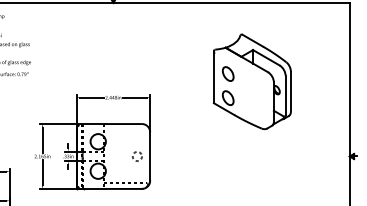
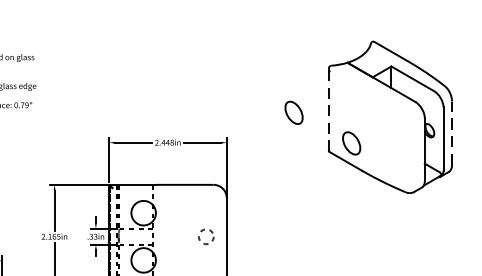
circle: (228, 73) -> (294, 111), moved
line: (214, 77) -> (329, 110), solid -> dashed
line: (290, 91) -> (451, 132), solid -> dashed

